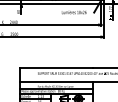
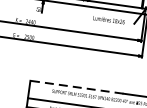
line: (56, 67) -> (76, 86), solid -> dashed

